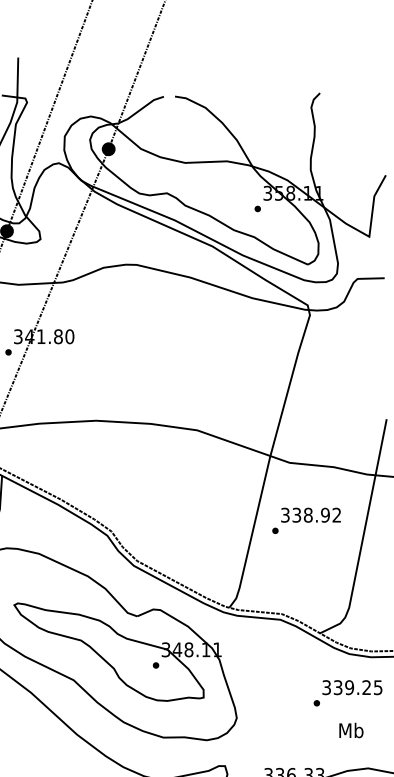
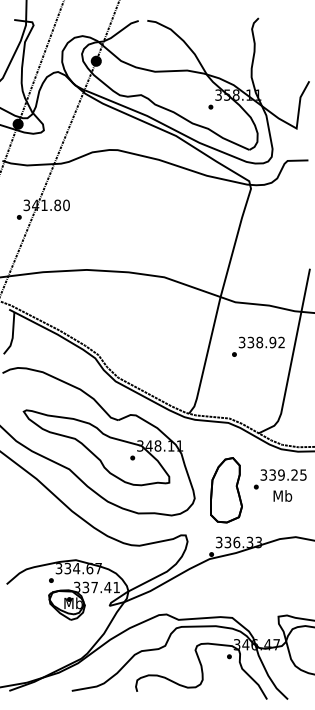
text: (306, 520) -> (258, 346), moved
part: (278, 707) -> (226, 490), added
text: (350, 729) -> (282, 495), moved

